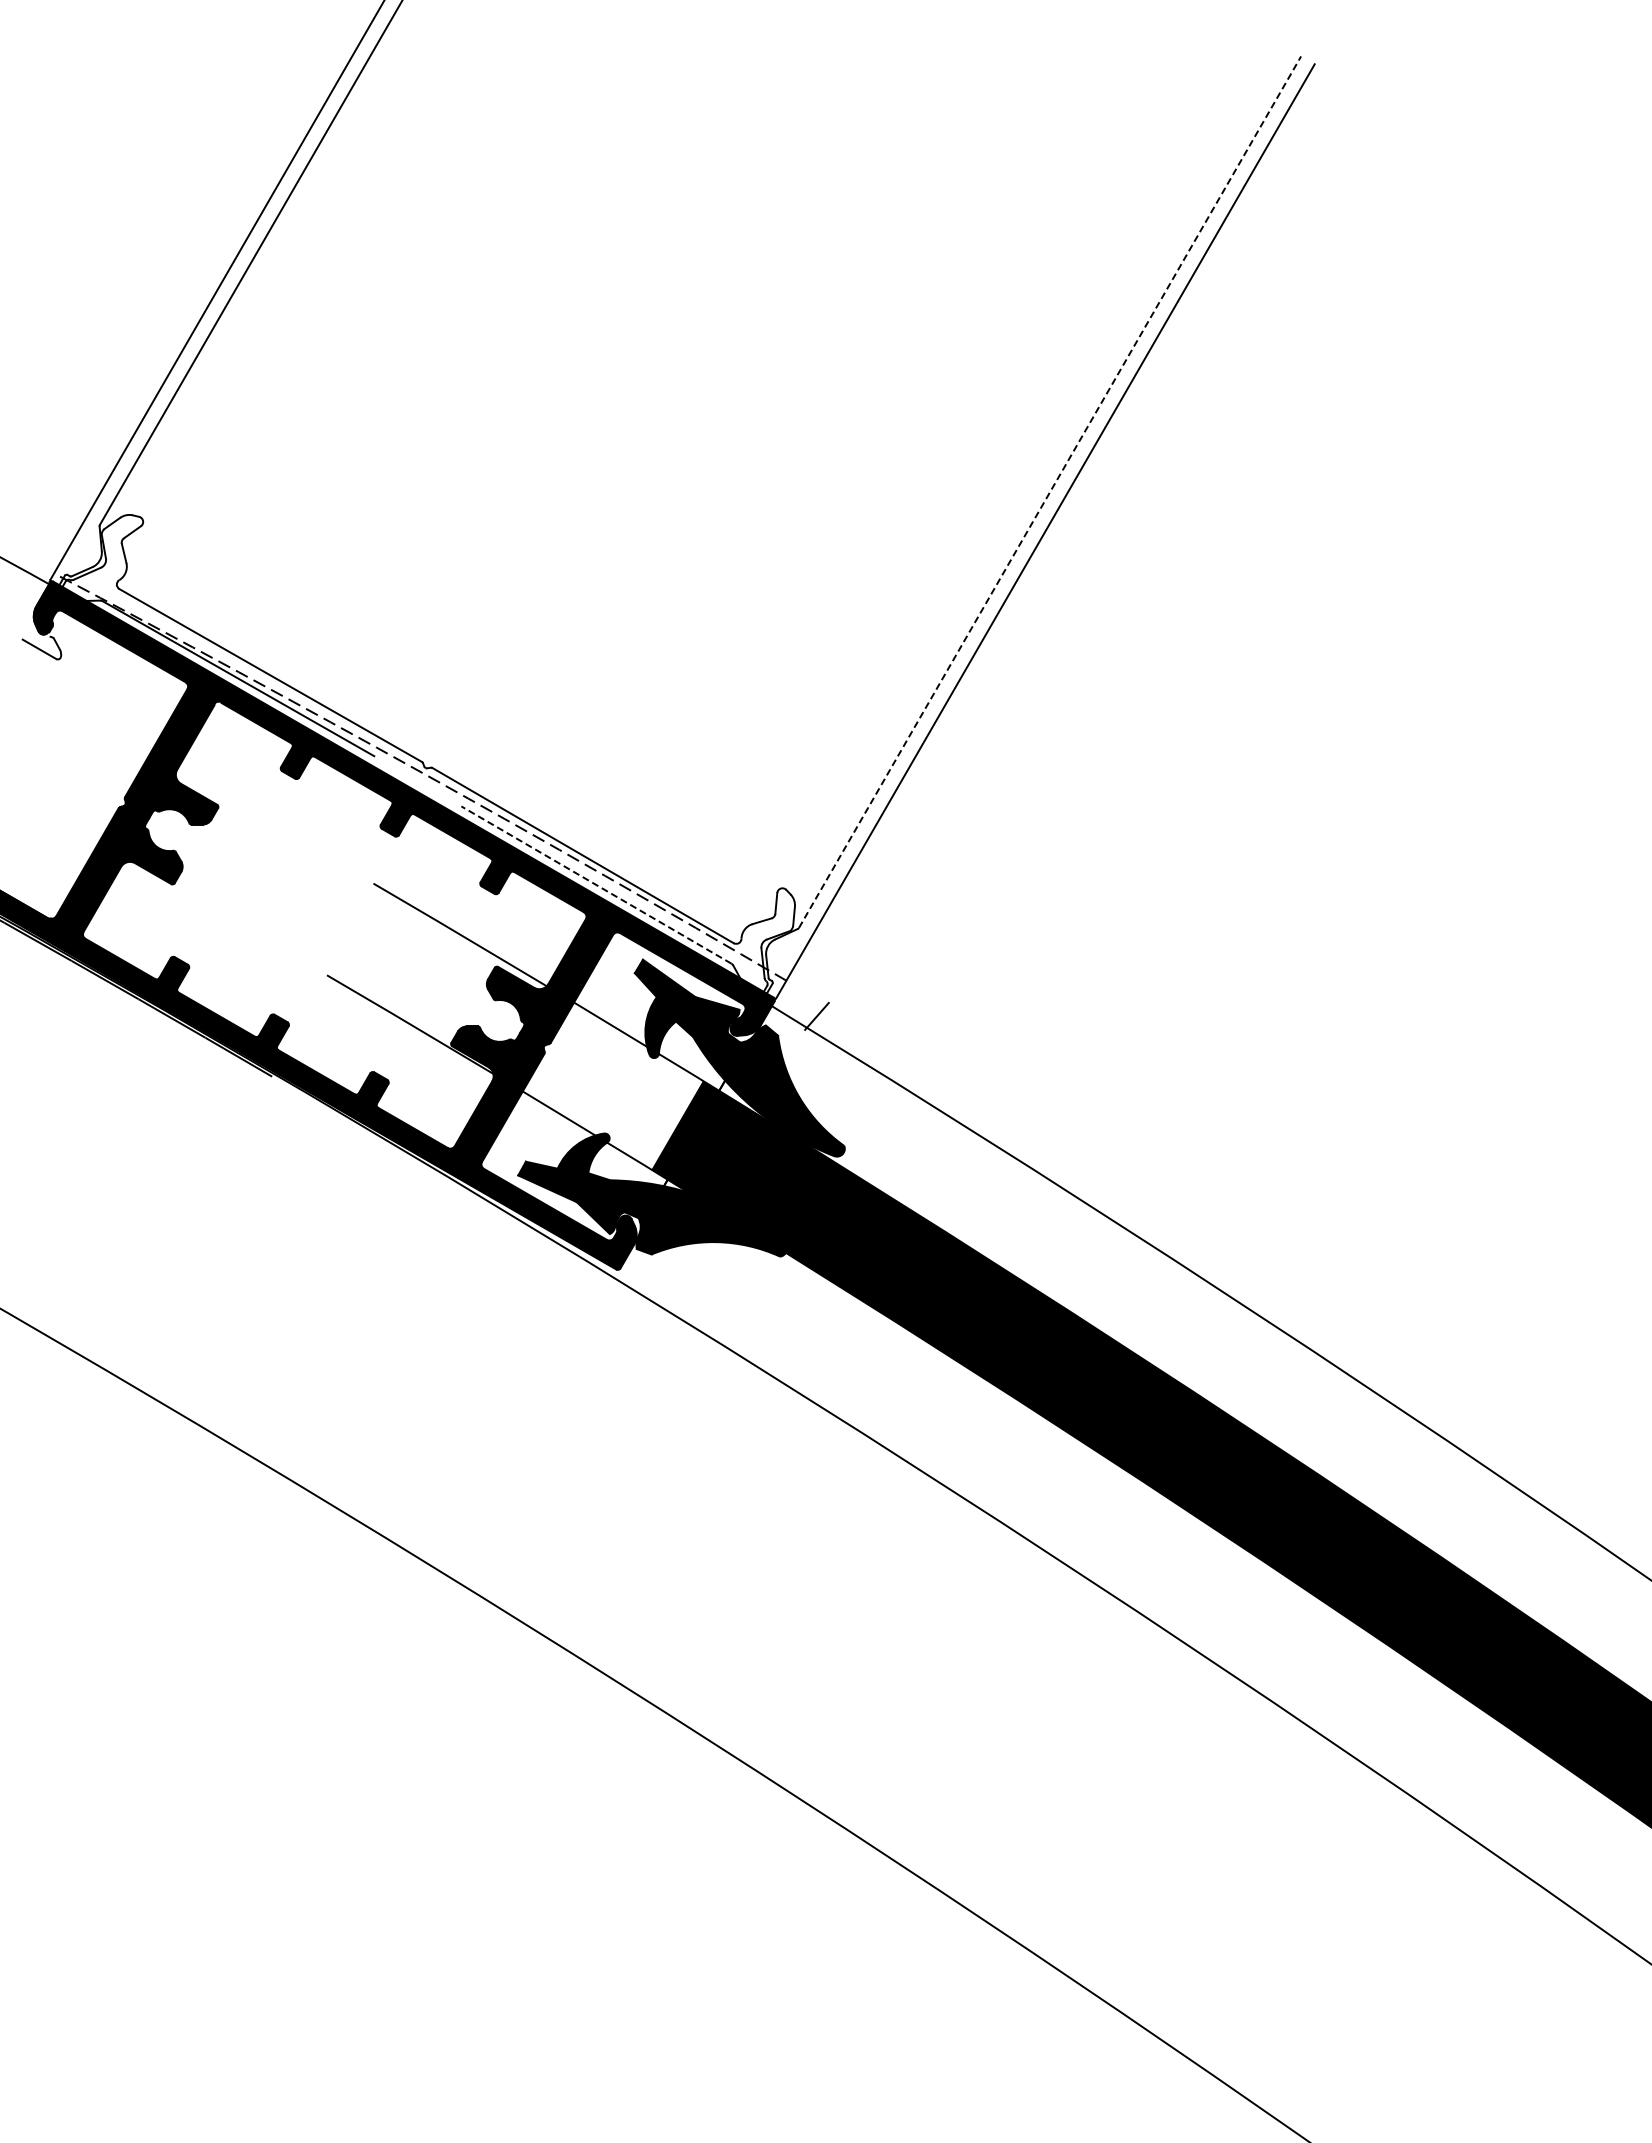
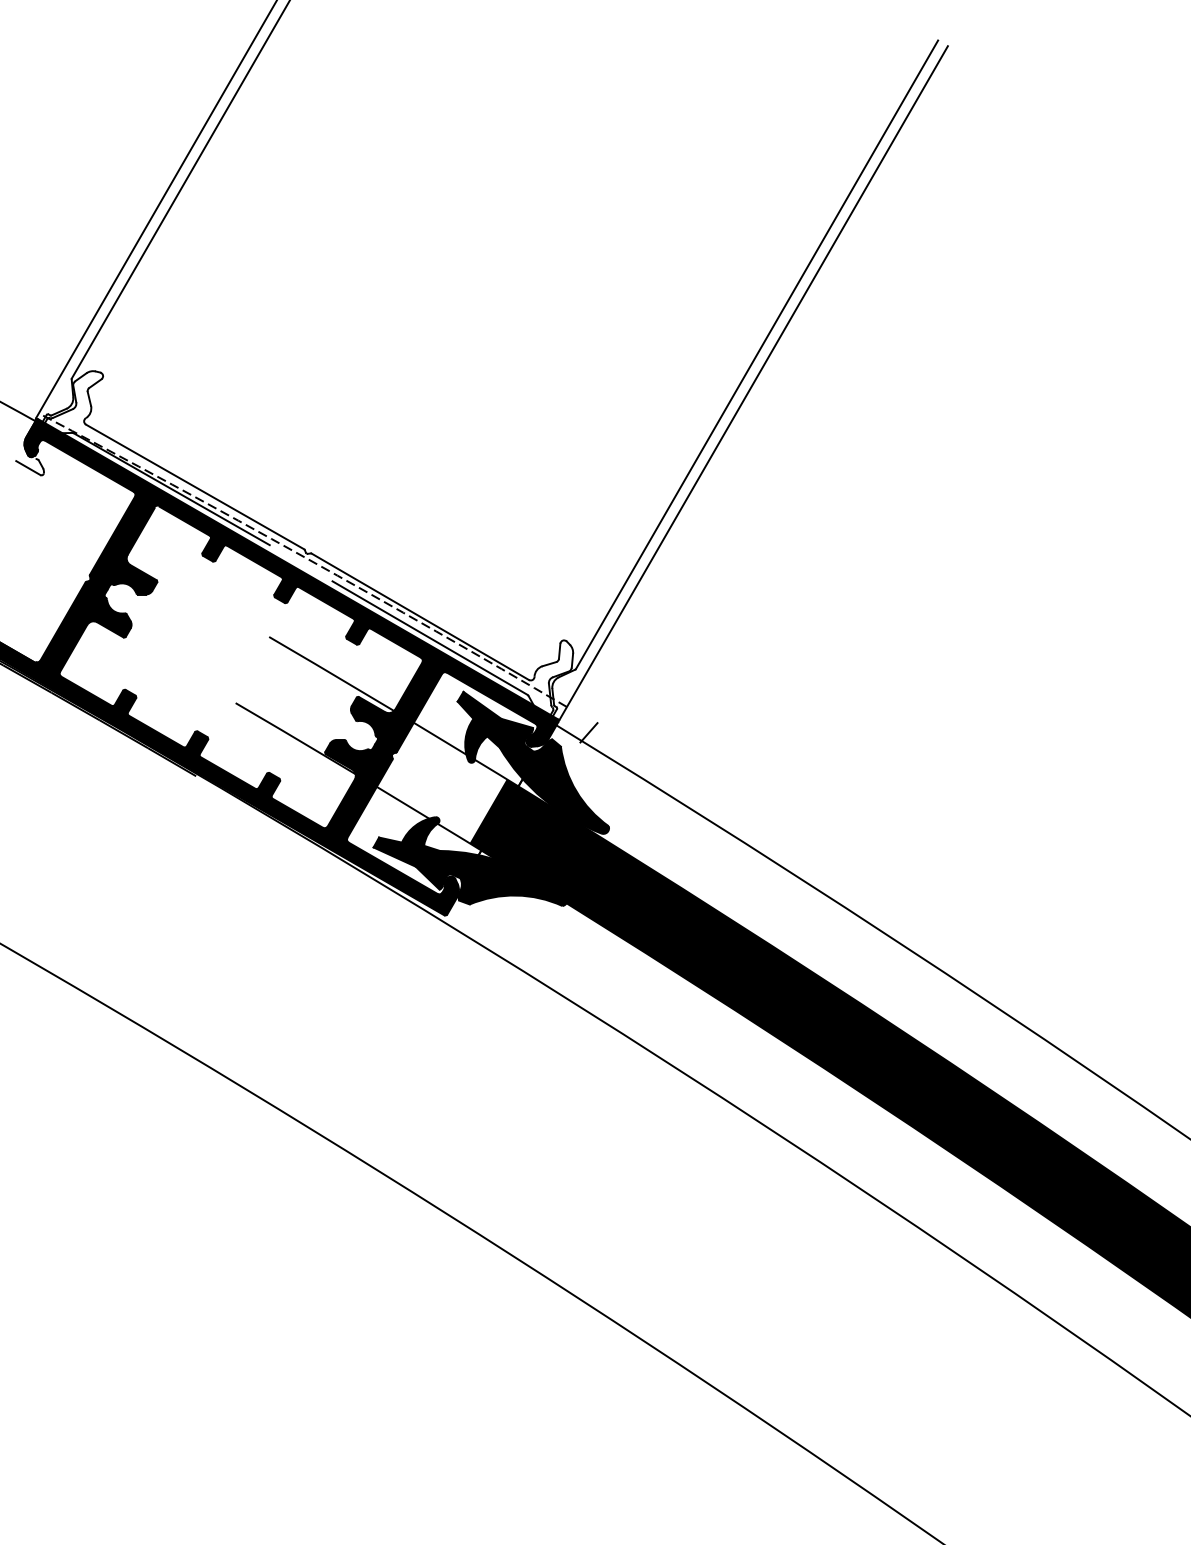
line: (1050, 492) -> (757, 354), dashed -> solid
line: (595, 884) -> (429, 637), dashed -> solid

